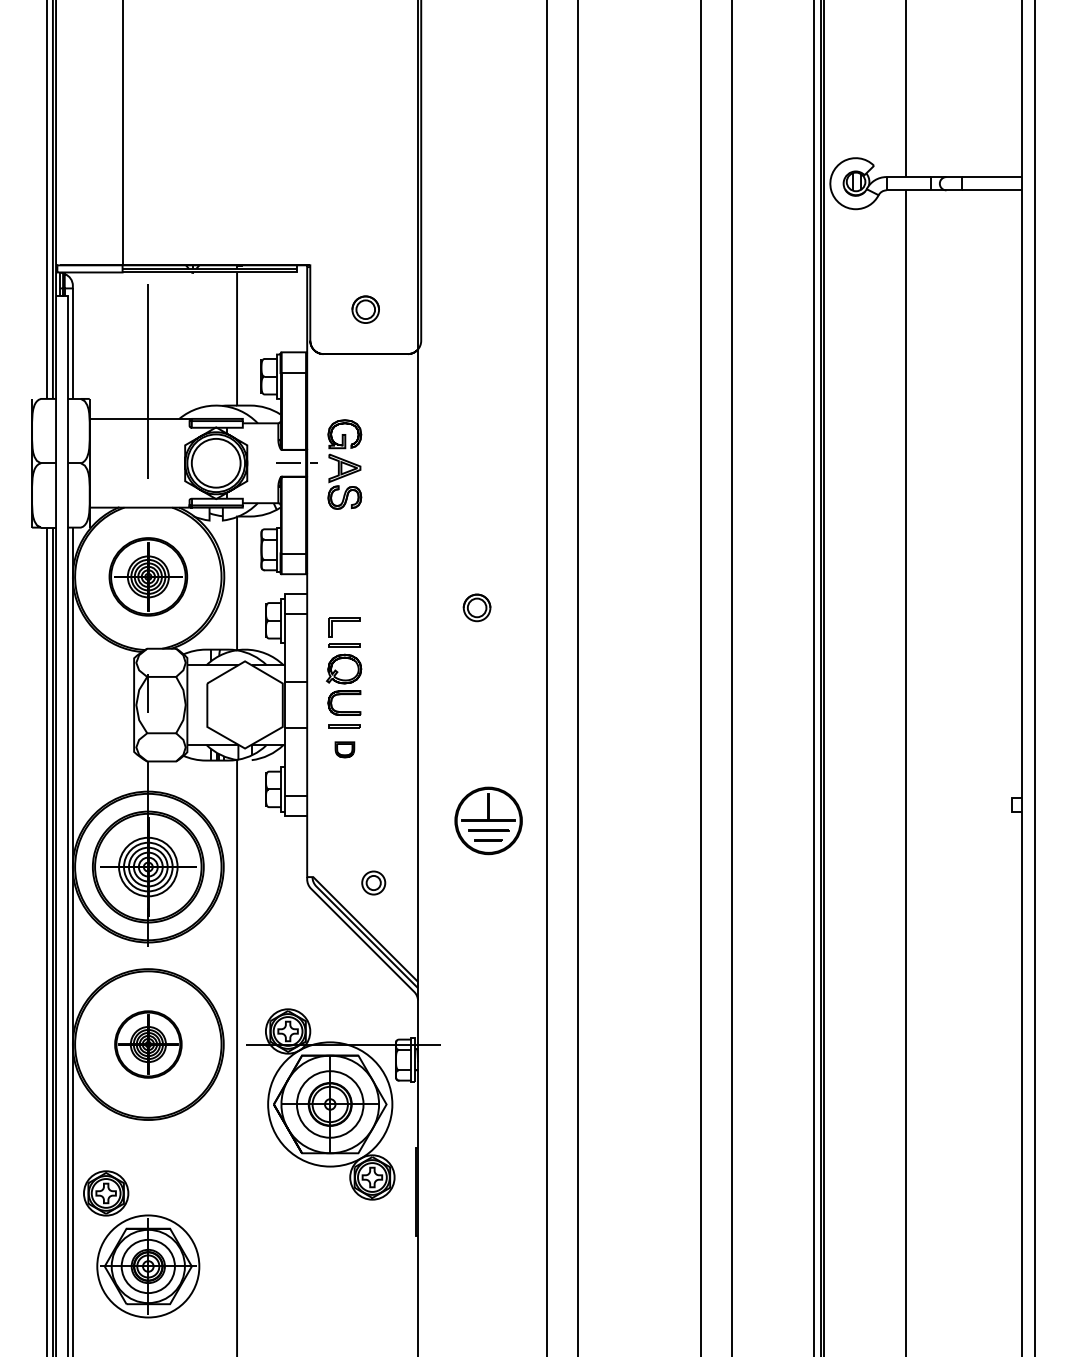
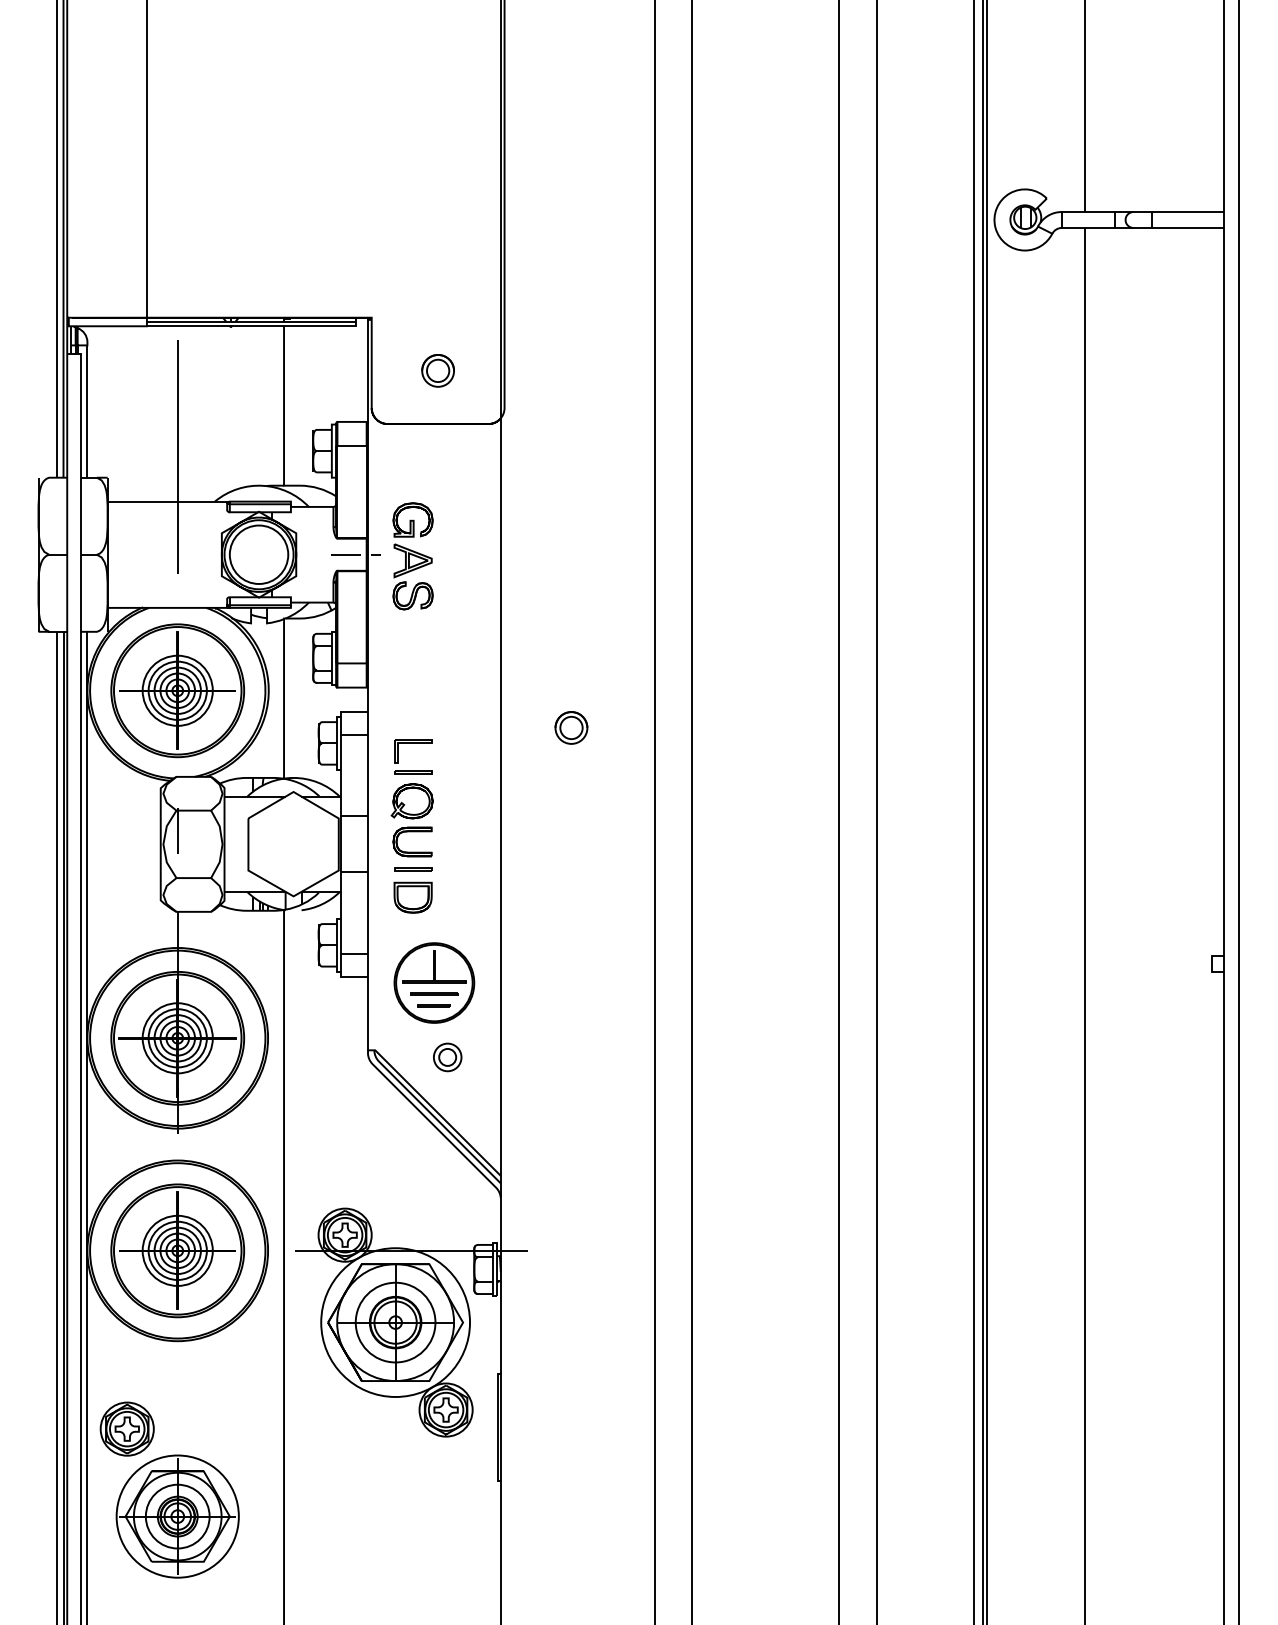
part: (148, 576) -> (177, 690), size x1.43
part: (344, 749) -> (412, 897), size x1.67
part: (488, 820) -> (434, 982), moved
part: (148, 1044) -> (177, 1250), size x1.67

